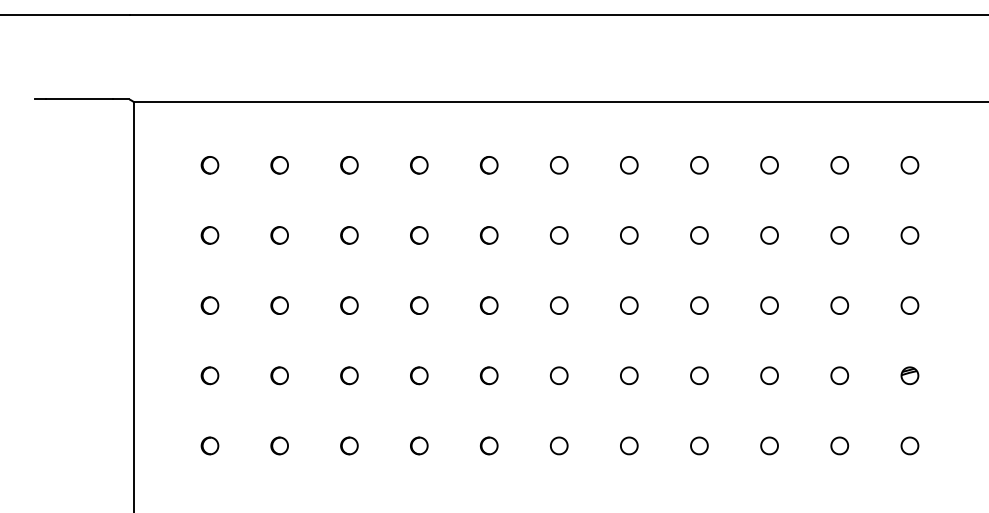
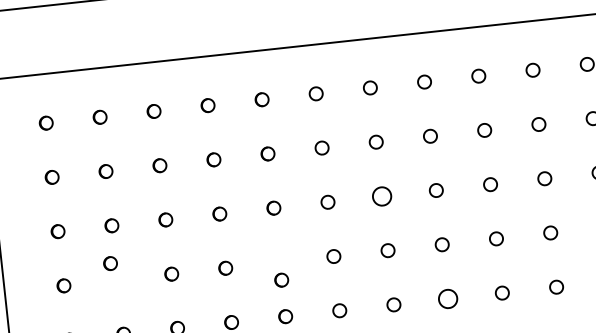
part: (629, 305) -> (382, 196), size x1.4
part: (279, 375) -> (110, 263), moved
part: (489, 375) -> (281, 279), moved
part: (699, 445) -> (448, 298), size x1.4

